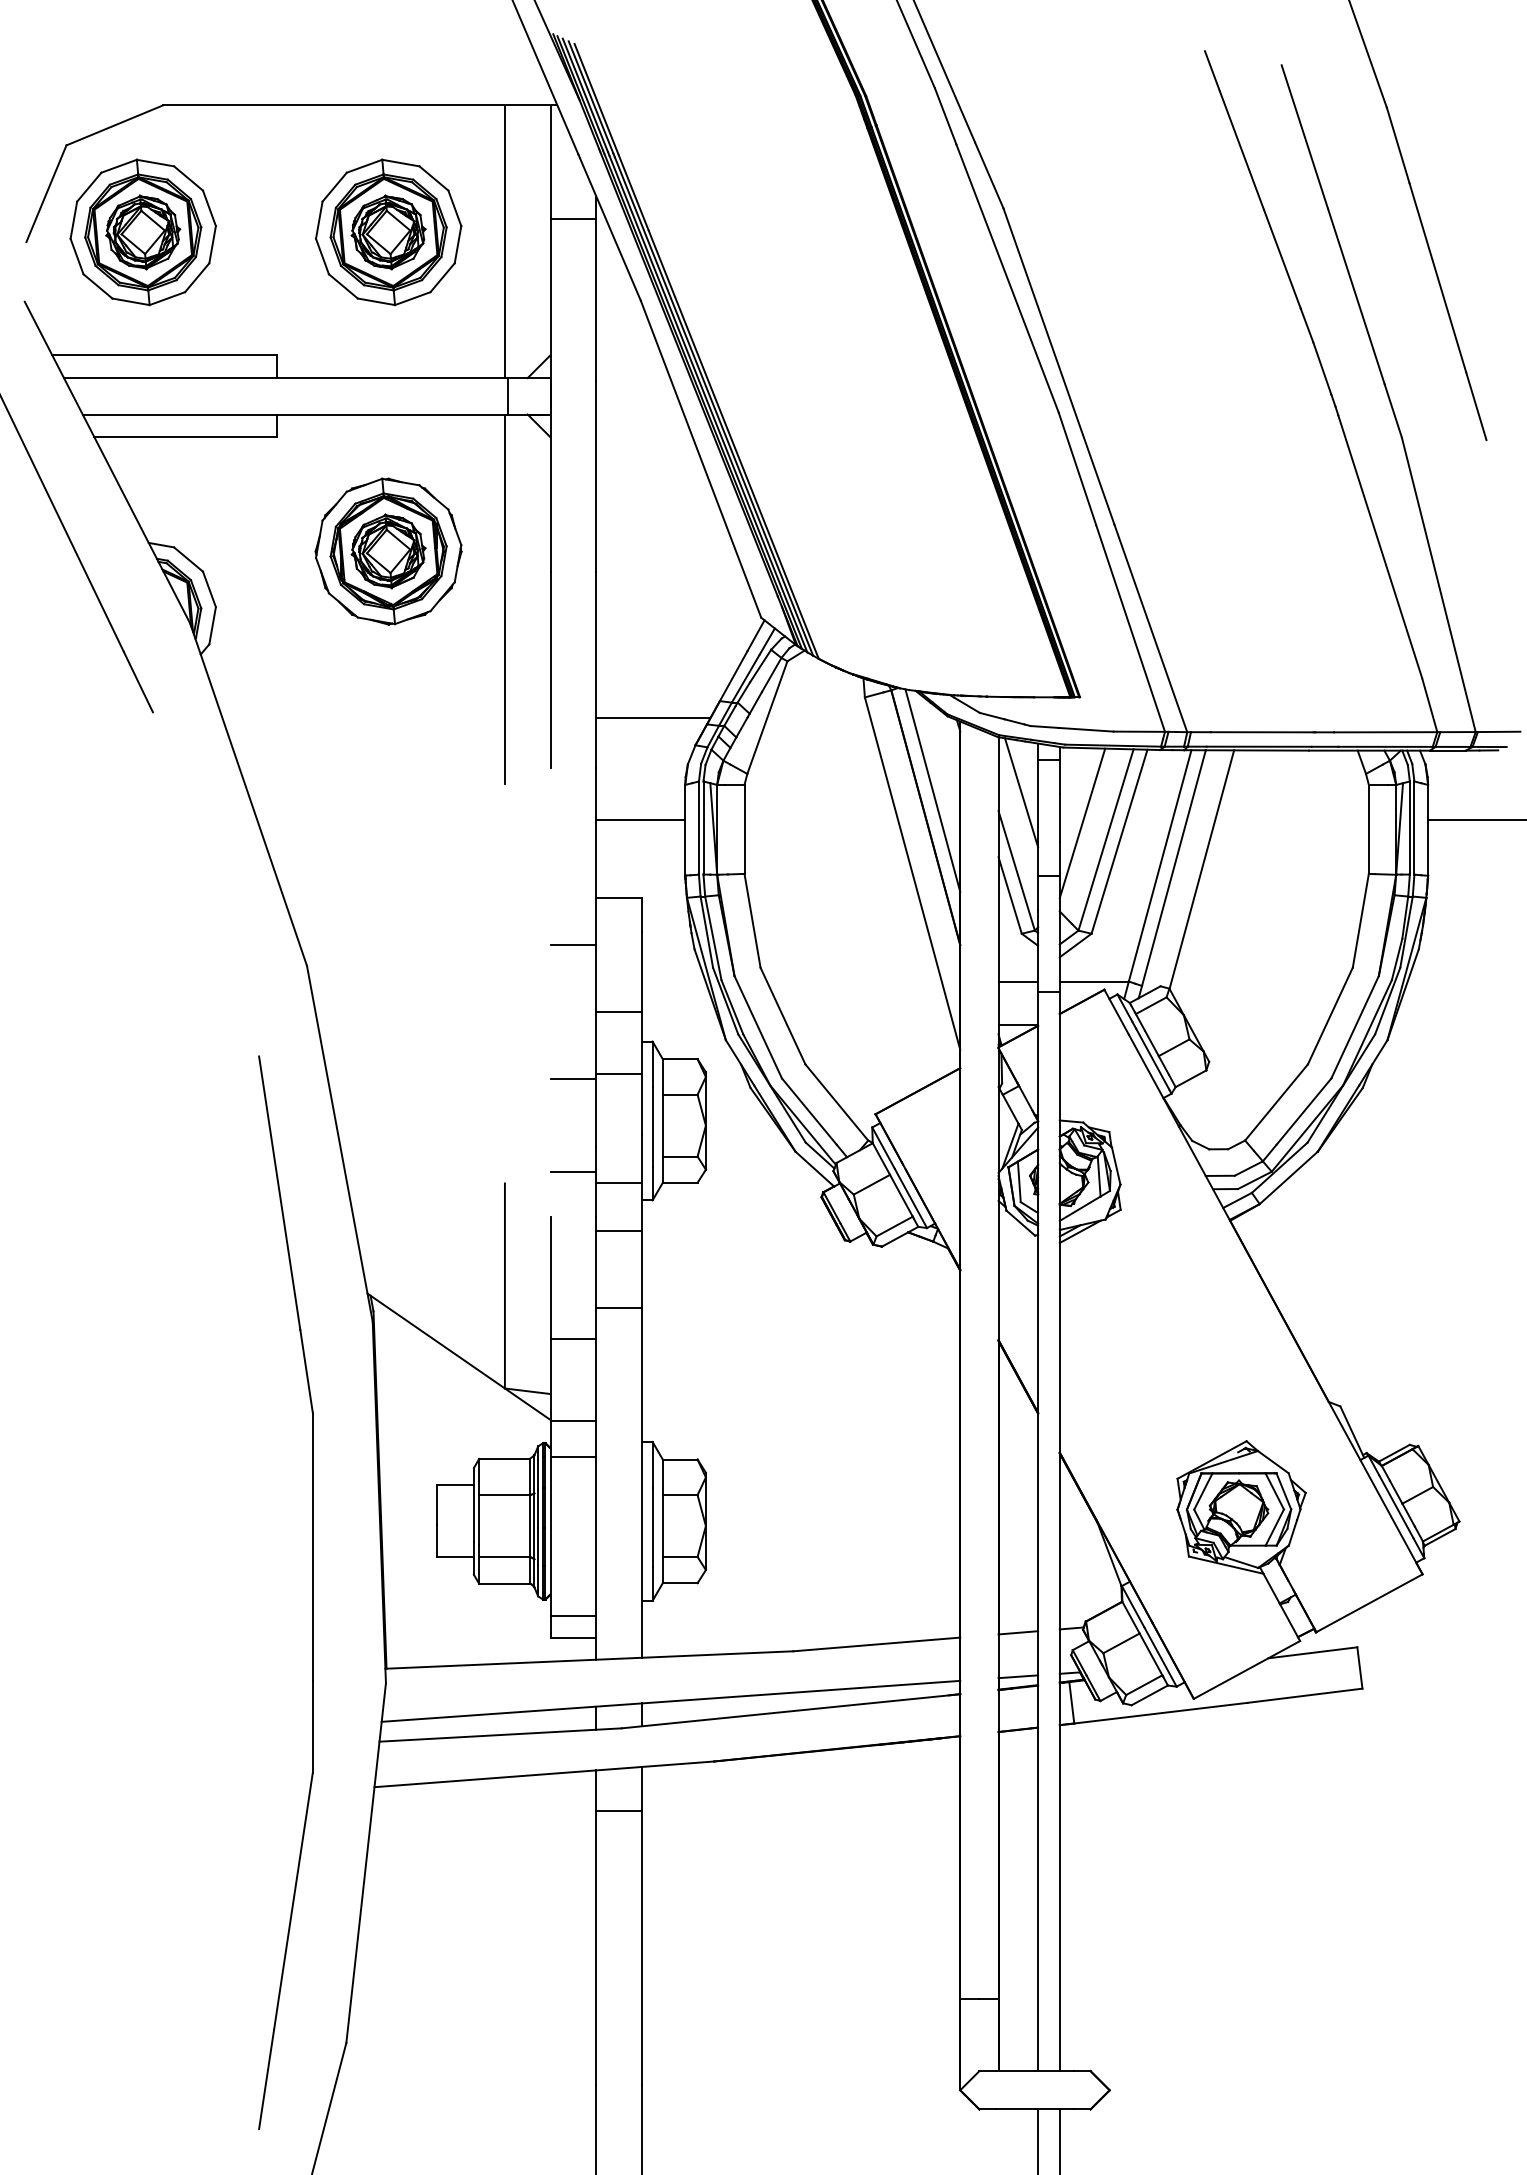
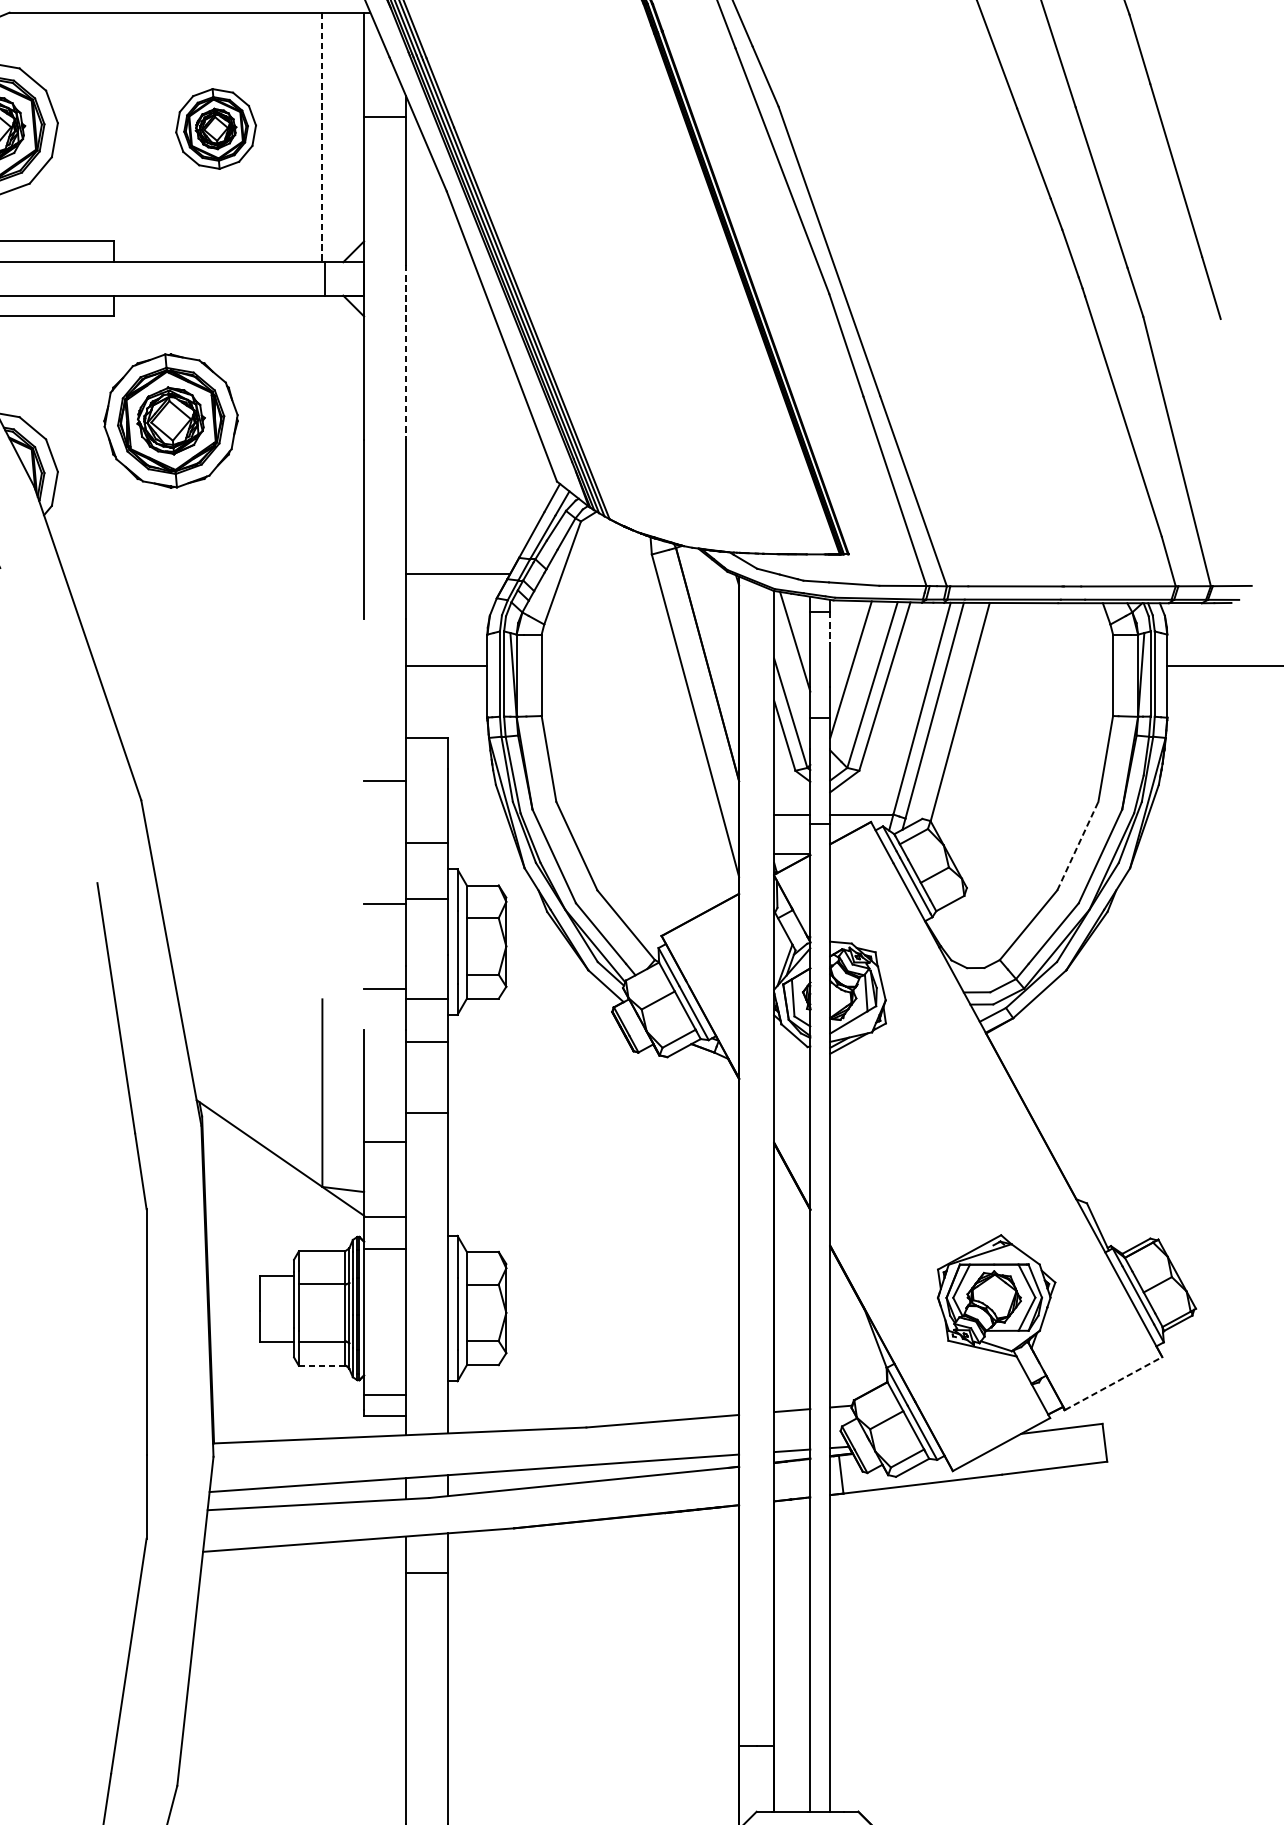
part: (388, 232) -> (215, 129), size x0.6
line: (504, 242) -> (322, 138), solid -> dashed
line: (596, 477) -> (406, 353), solid -> dashed
part: (388, 551) -> (171, 420), moved
line: (504, 599) -> (322, 464), removed
line: (1059, 777) -> (829, 627), solid -> dashed
line: (932, 790) -> (713, 639), removed
line: (1330, 1015) -> (1077, 845), solid -> dashed
line: (504, 1583) -> (322, 1365), solid -> dashed
line: (1369, 1603) -> (1113, 1383), solid -> dashed

